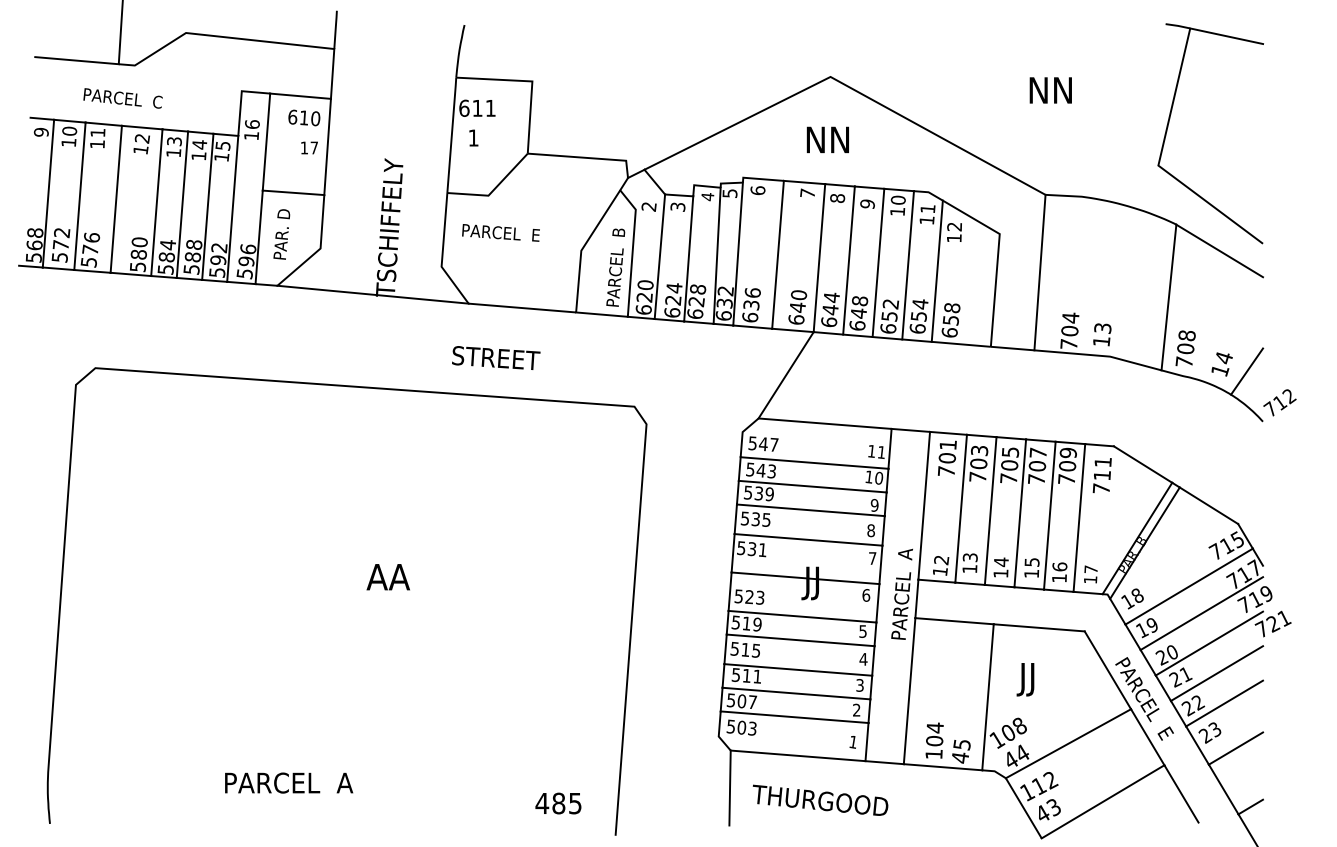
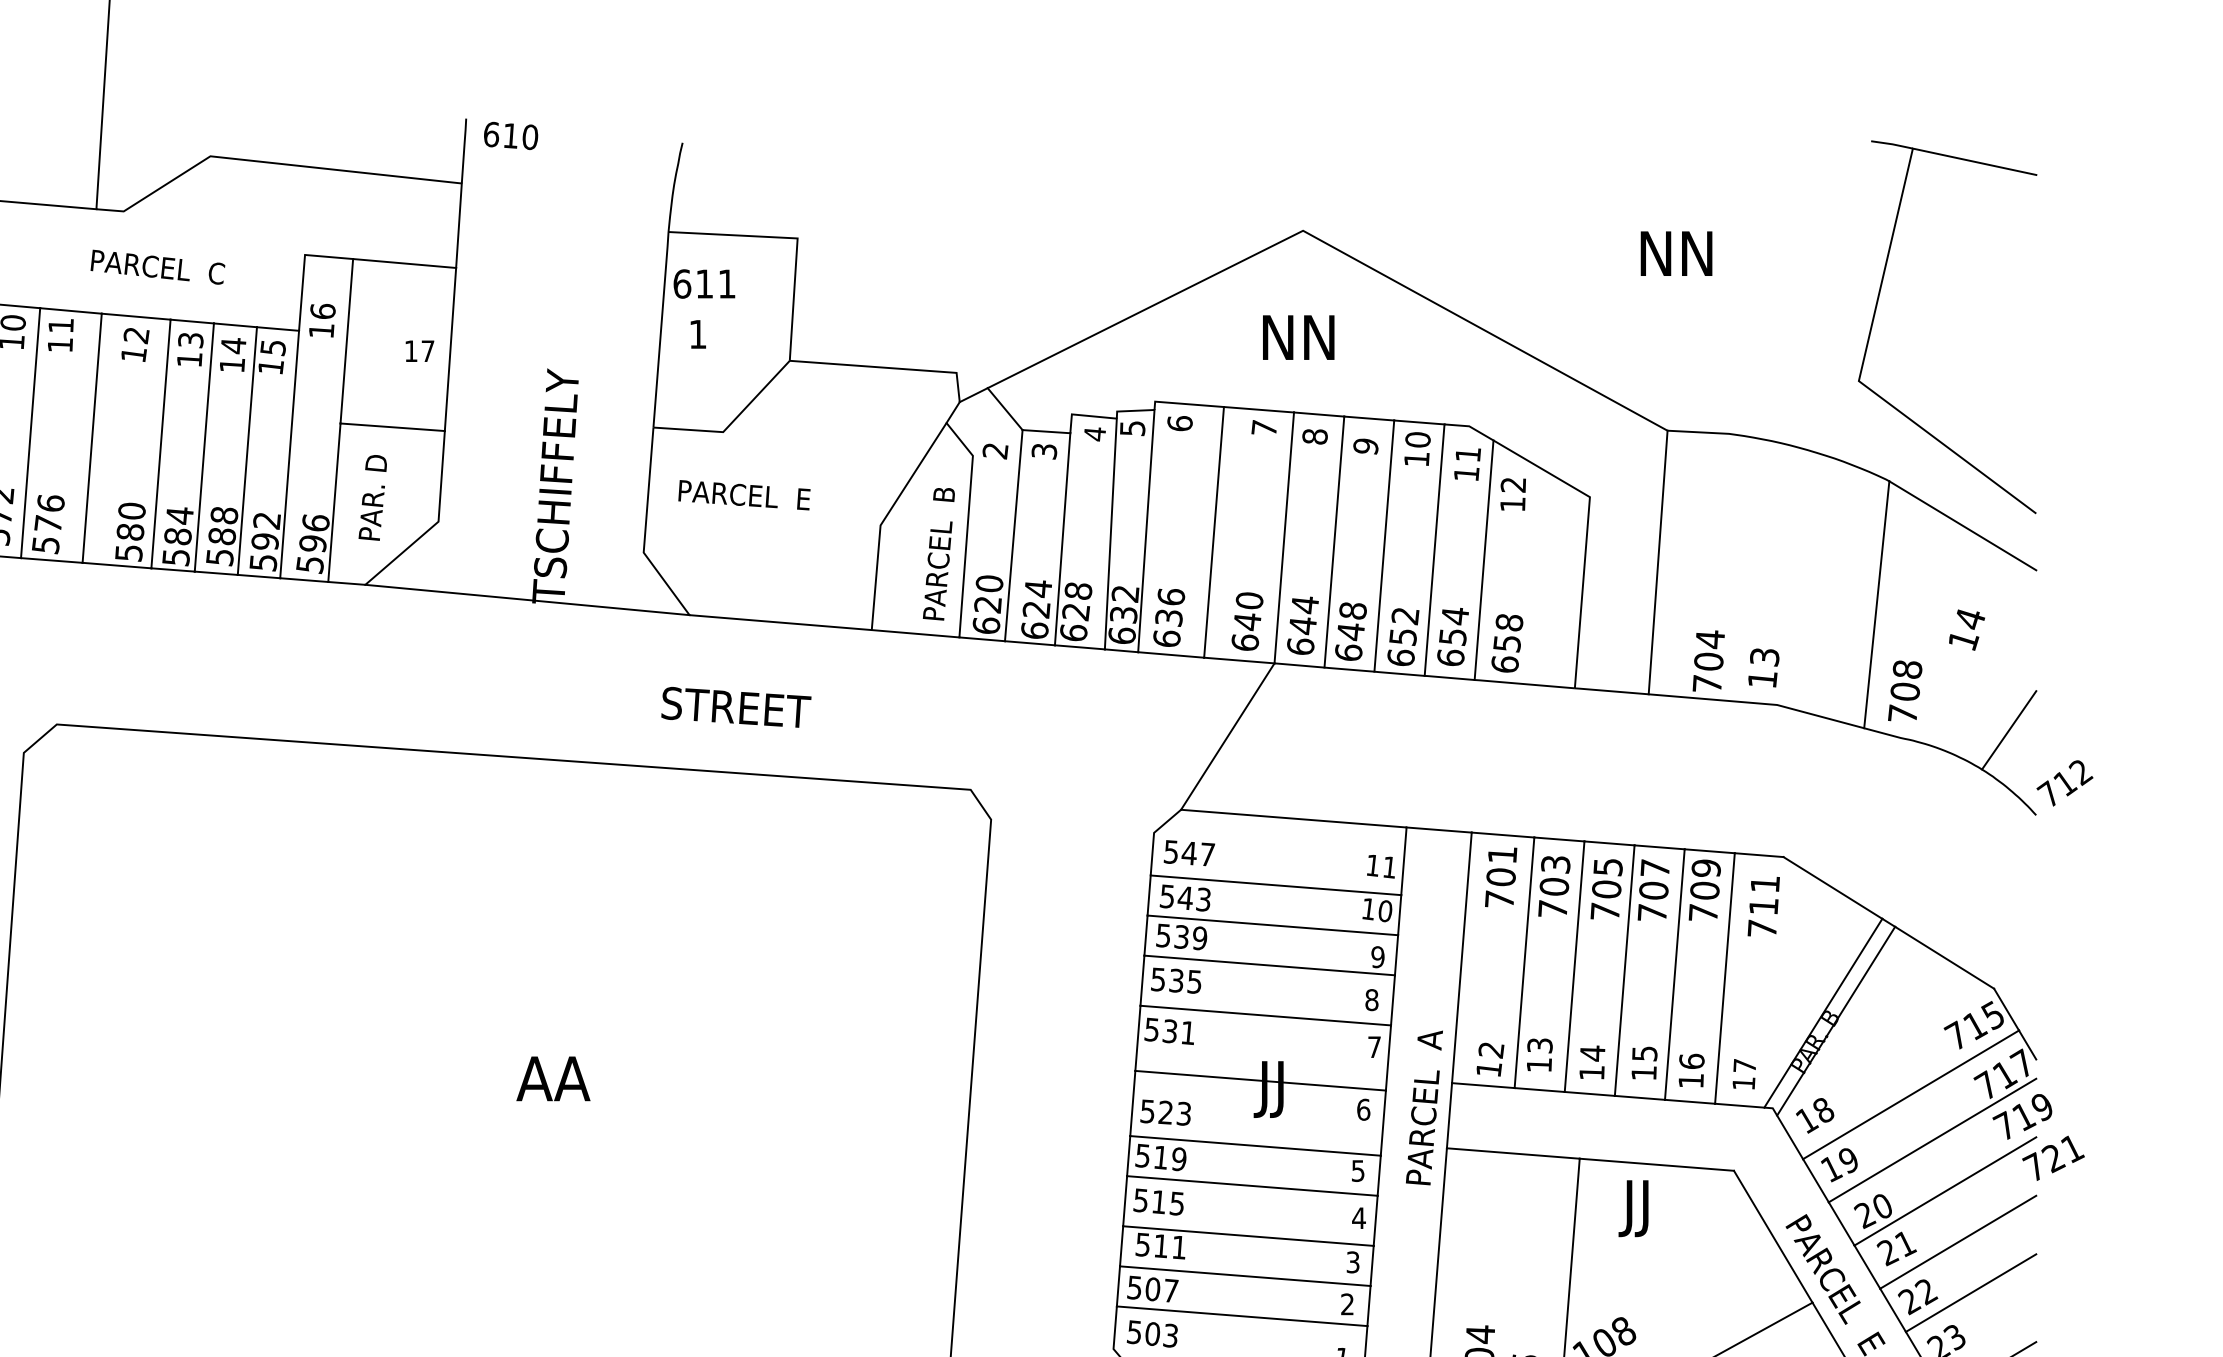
text: (122, 98) -> (156, 267), moved
text: (304, 117) -> (511, 135), moved
text: (1221, 364) -> (1965, 630), moved
text: (1025, 679) -> (1633, 1208), moved

